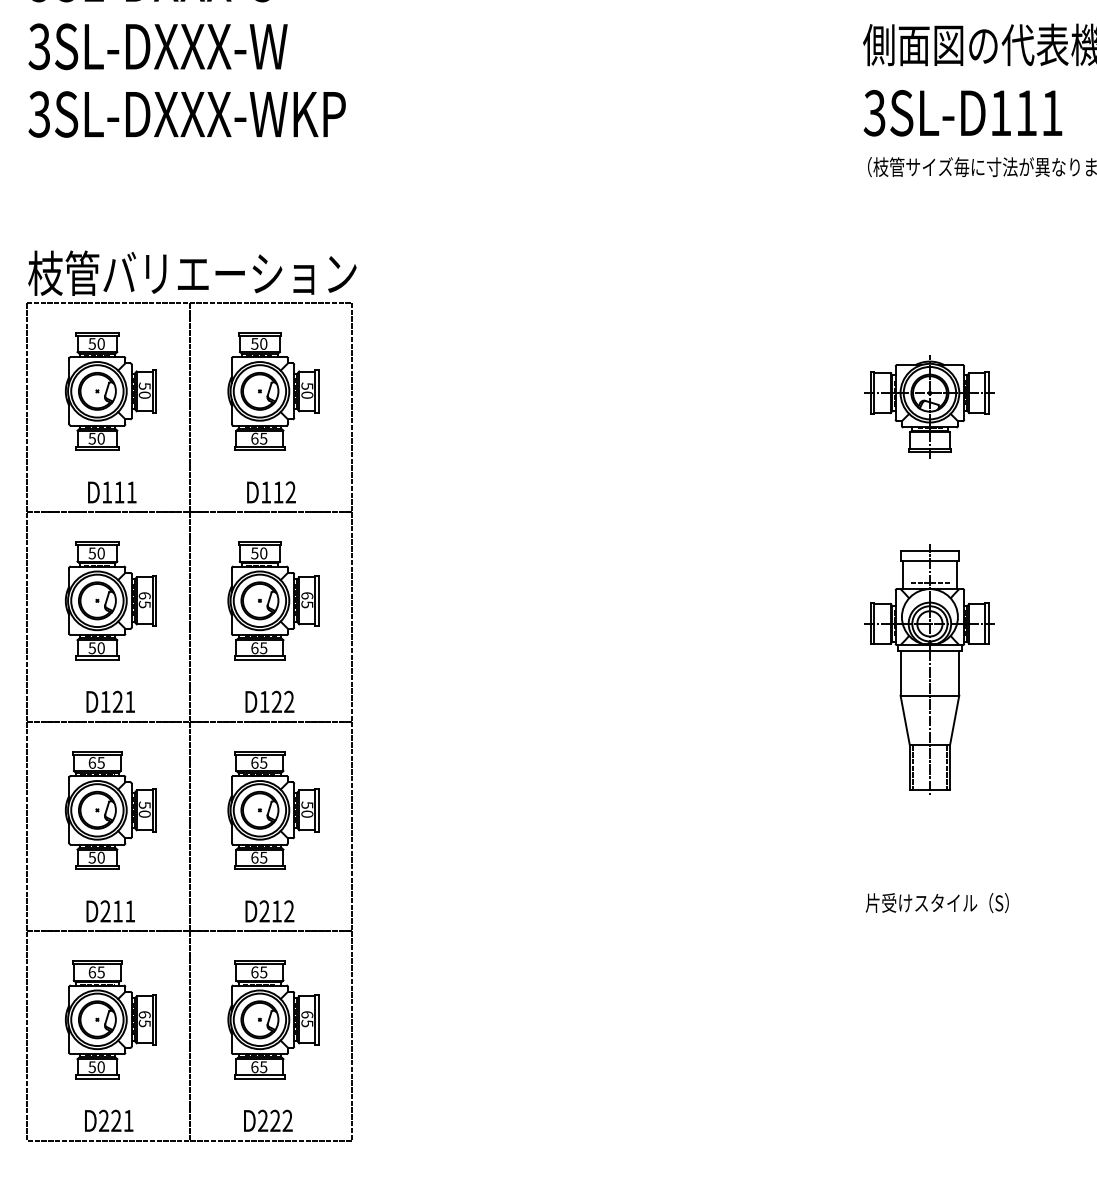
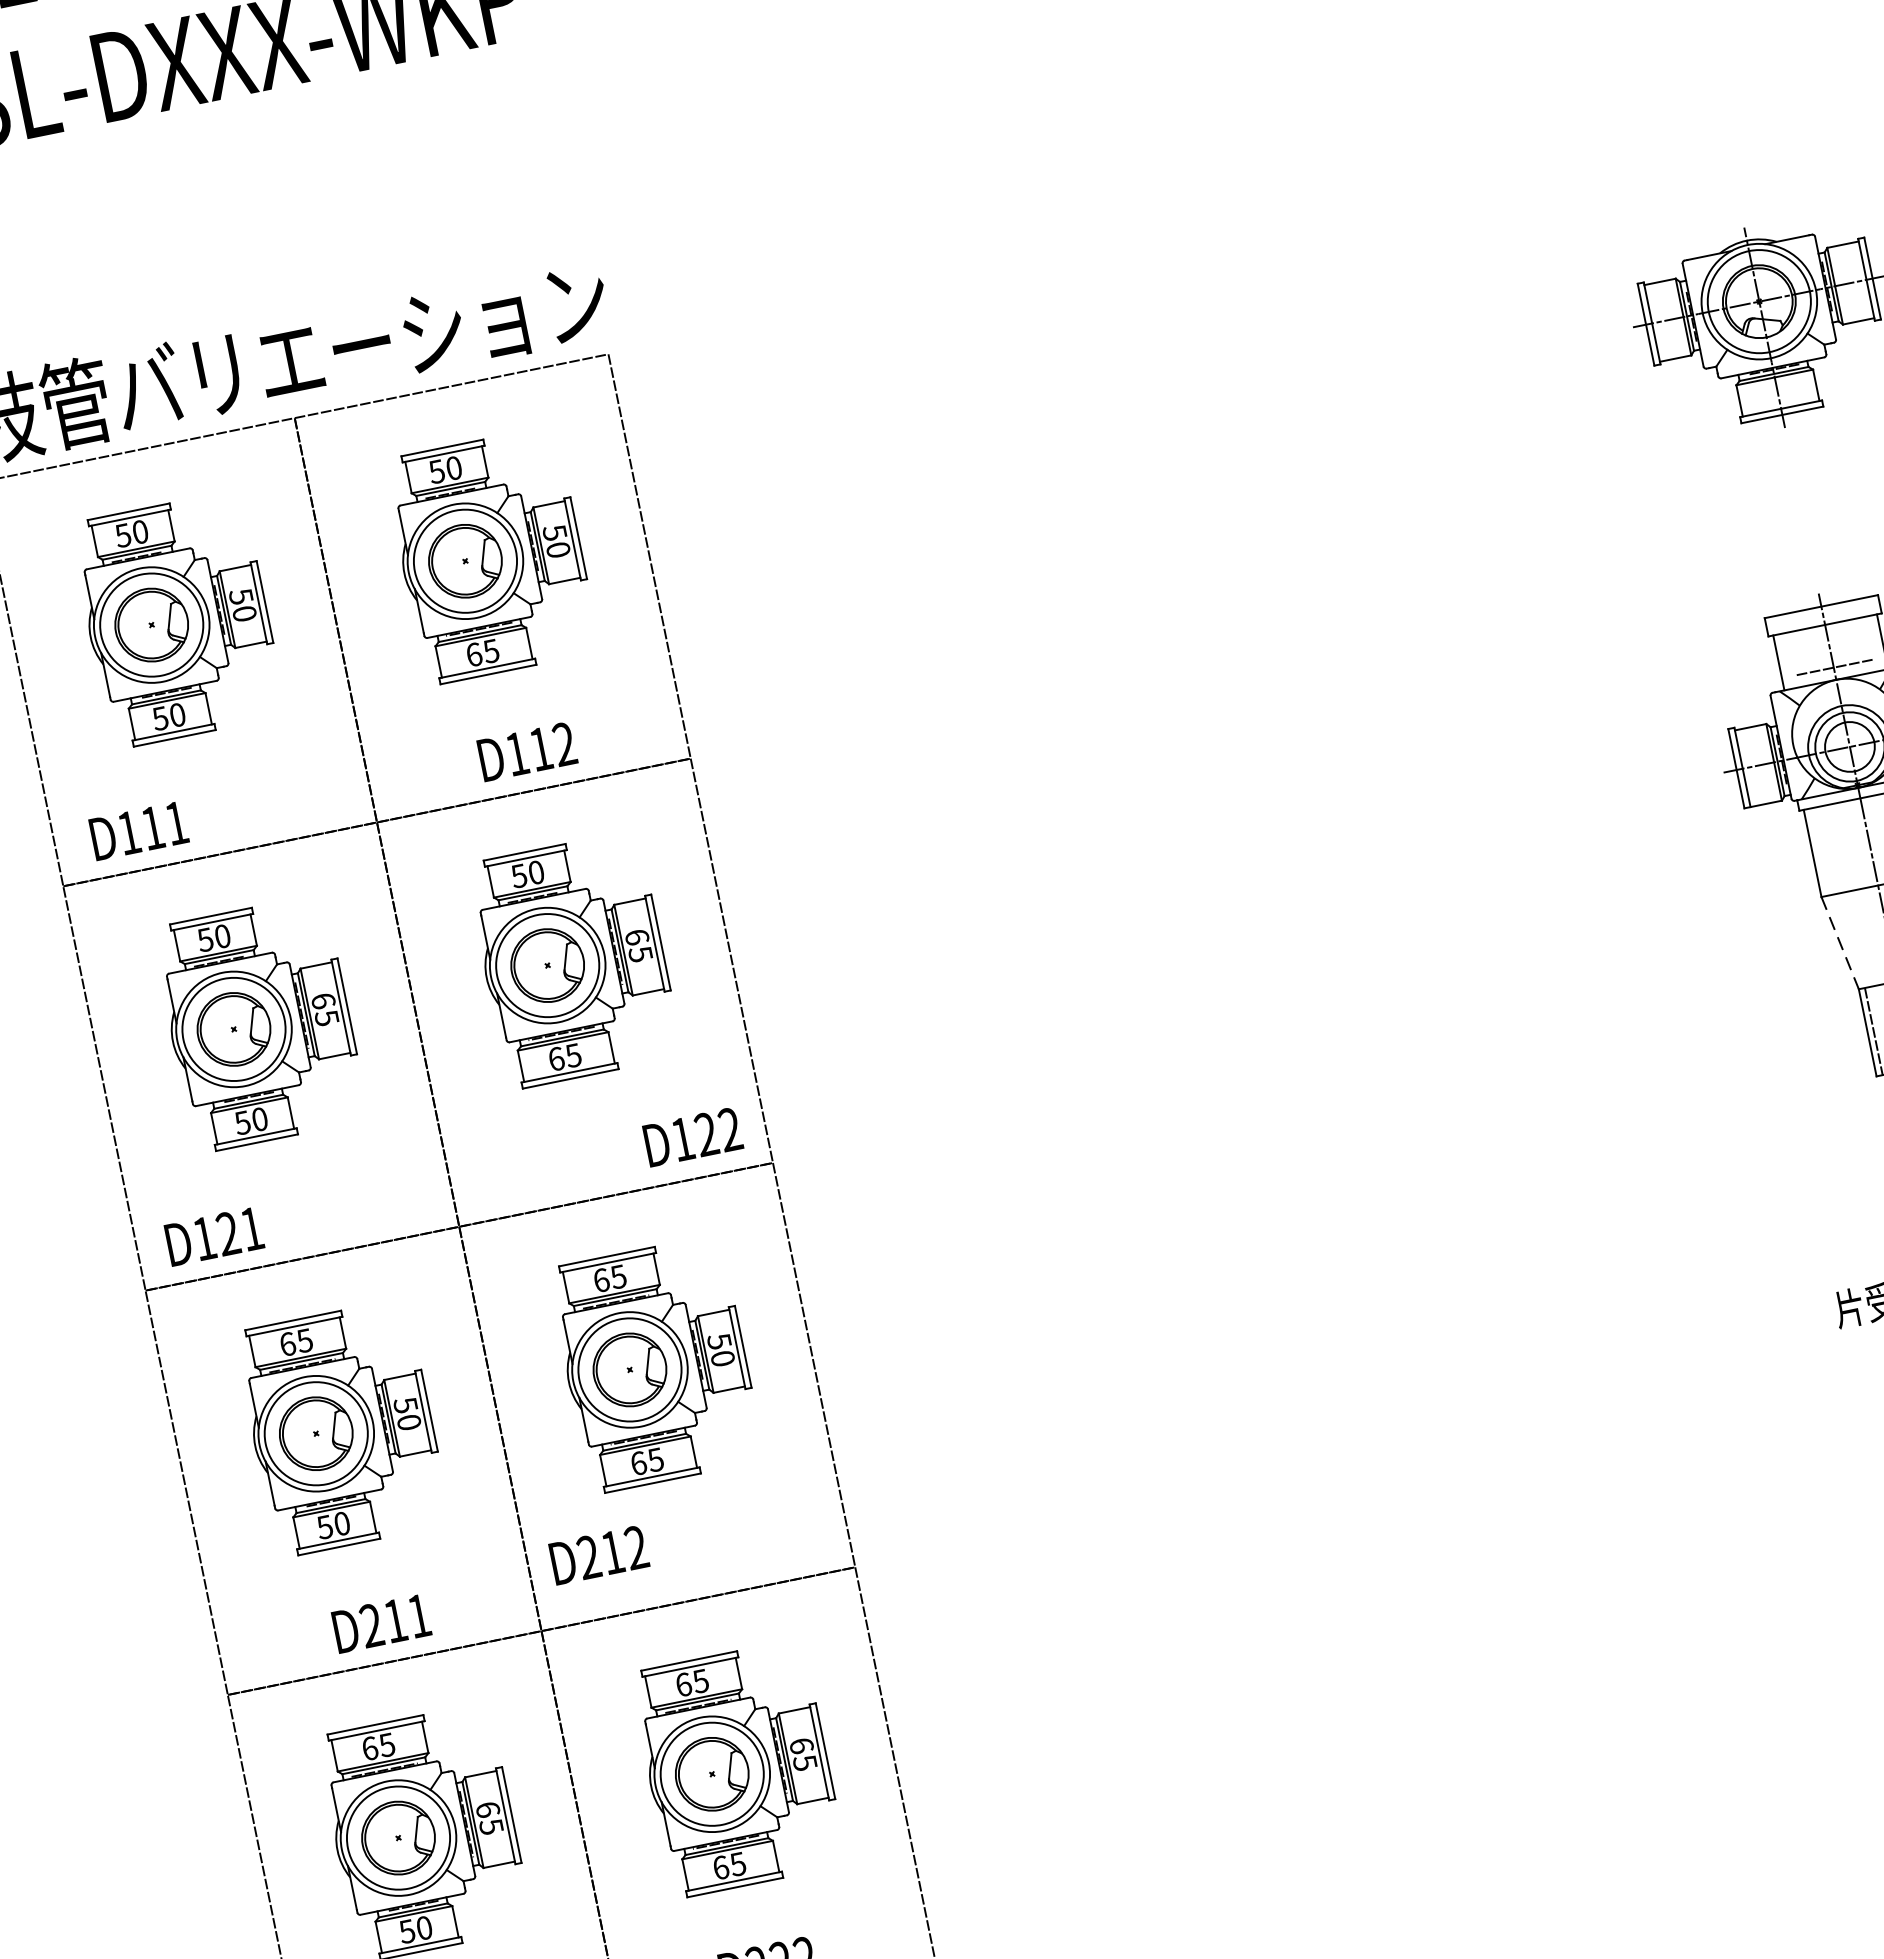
text: (112, 492) -> (139, 830), moved
text: (110, 701) -> (213, 1235), moved
text: (269, 701) -> (692, 1136), moved
line: (905, 720) -> (1840, 943), solid -> dashed
text: (269, 911) -> (598, 1555), moved

